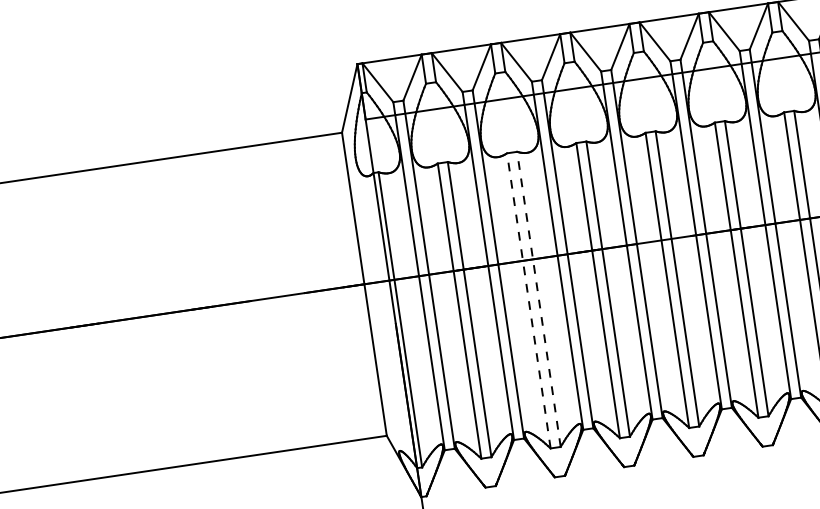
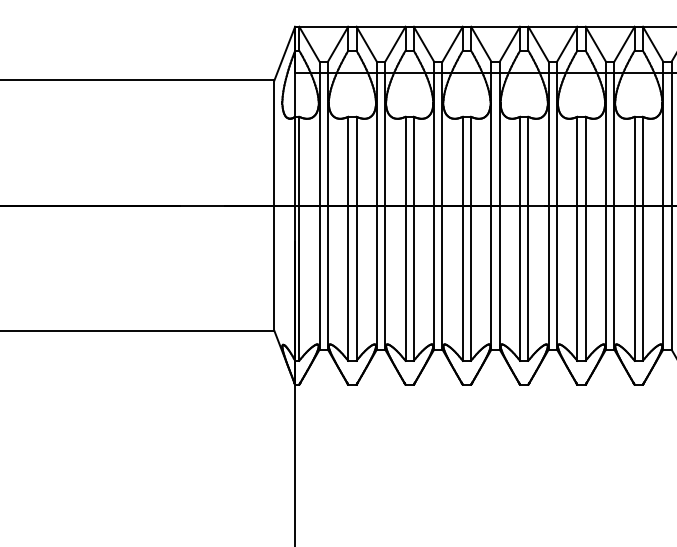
line: (538, 299) -> (413, 238), dashed -> solid
line: (528, 300) -> (405, 238), dashed -> solid

